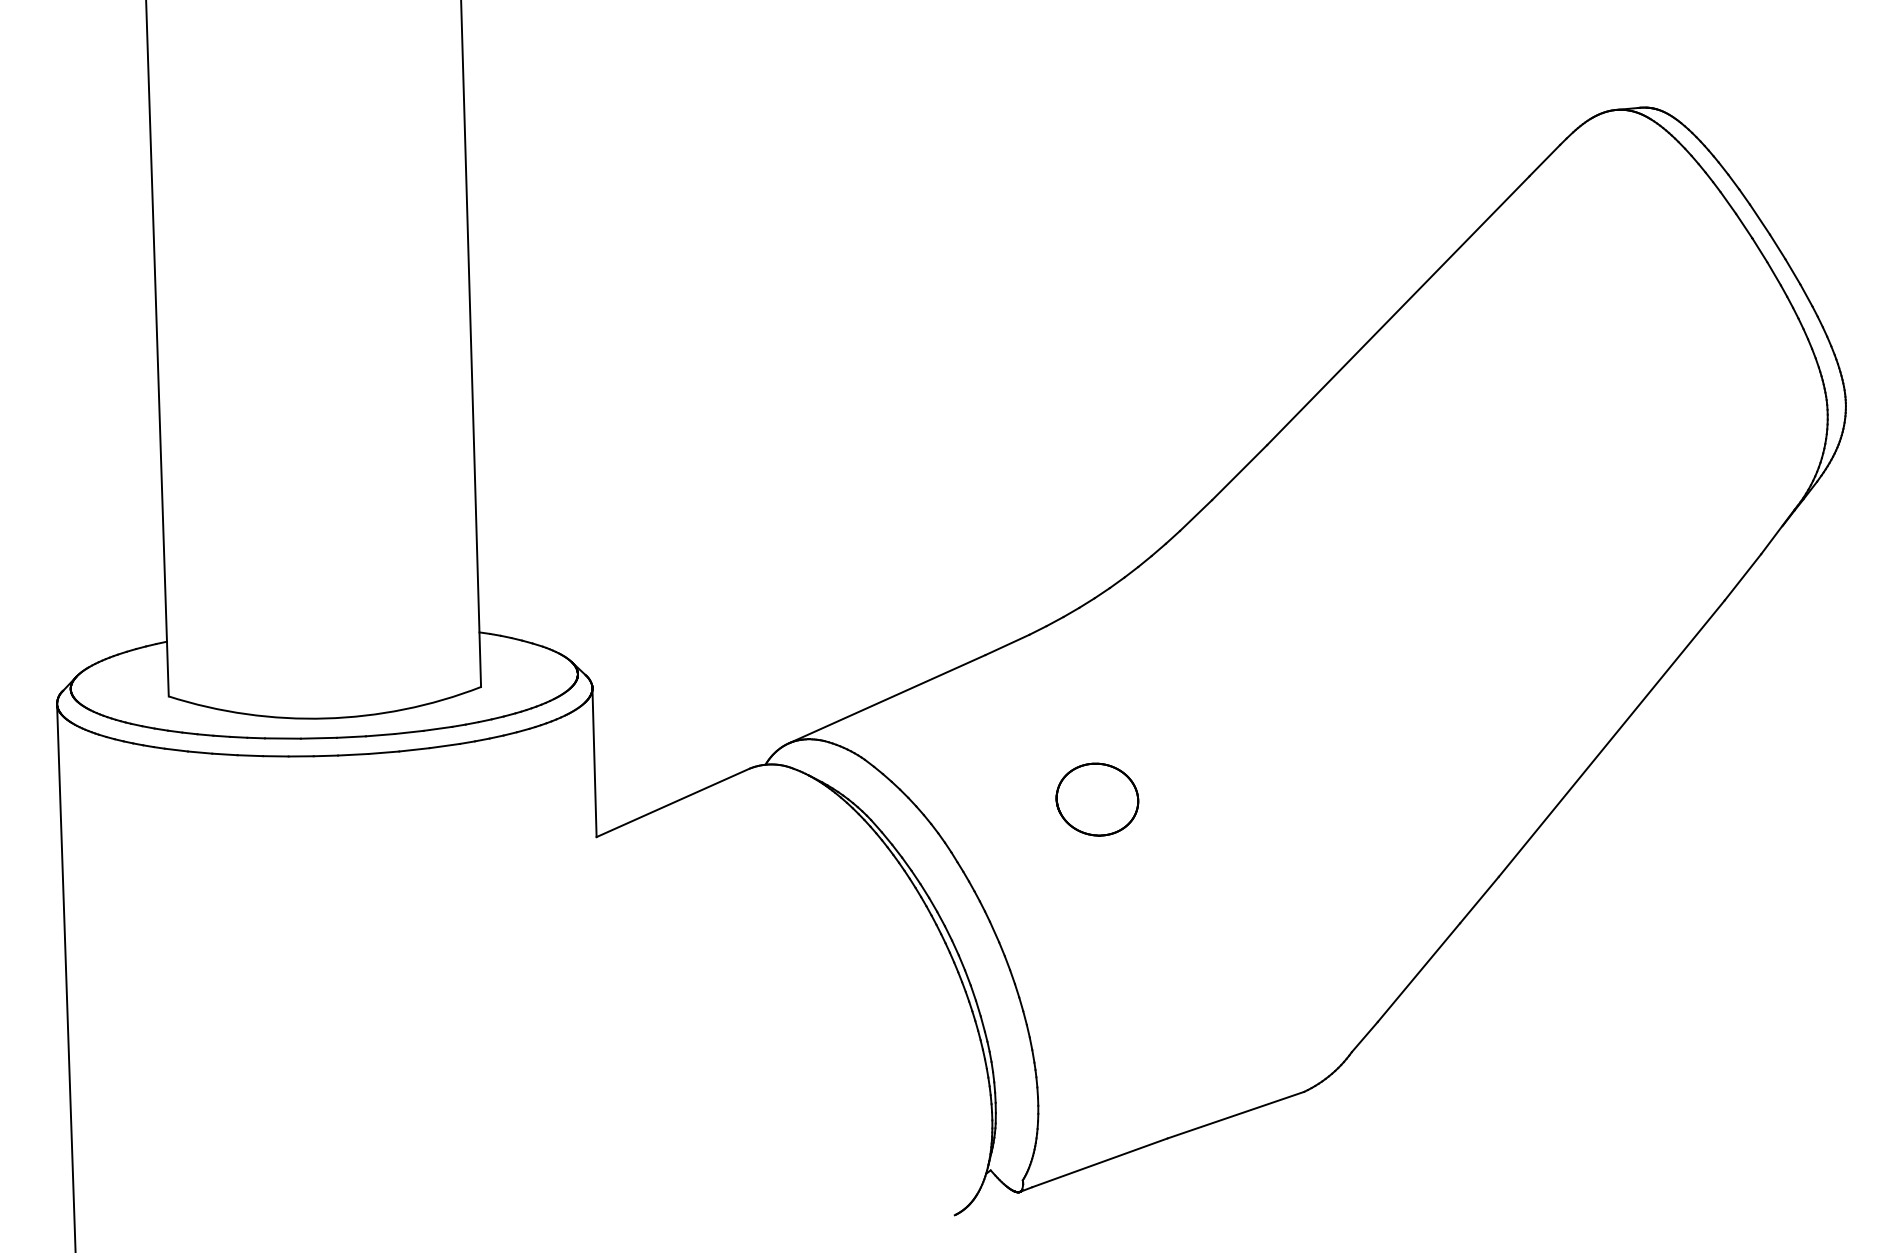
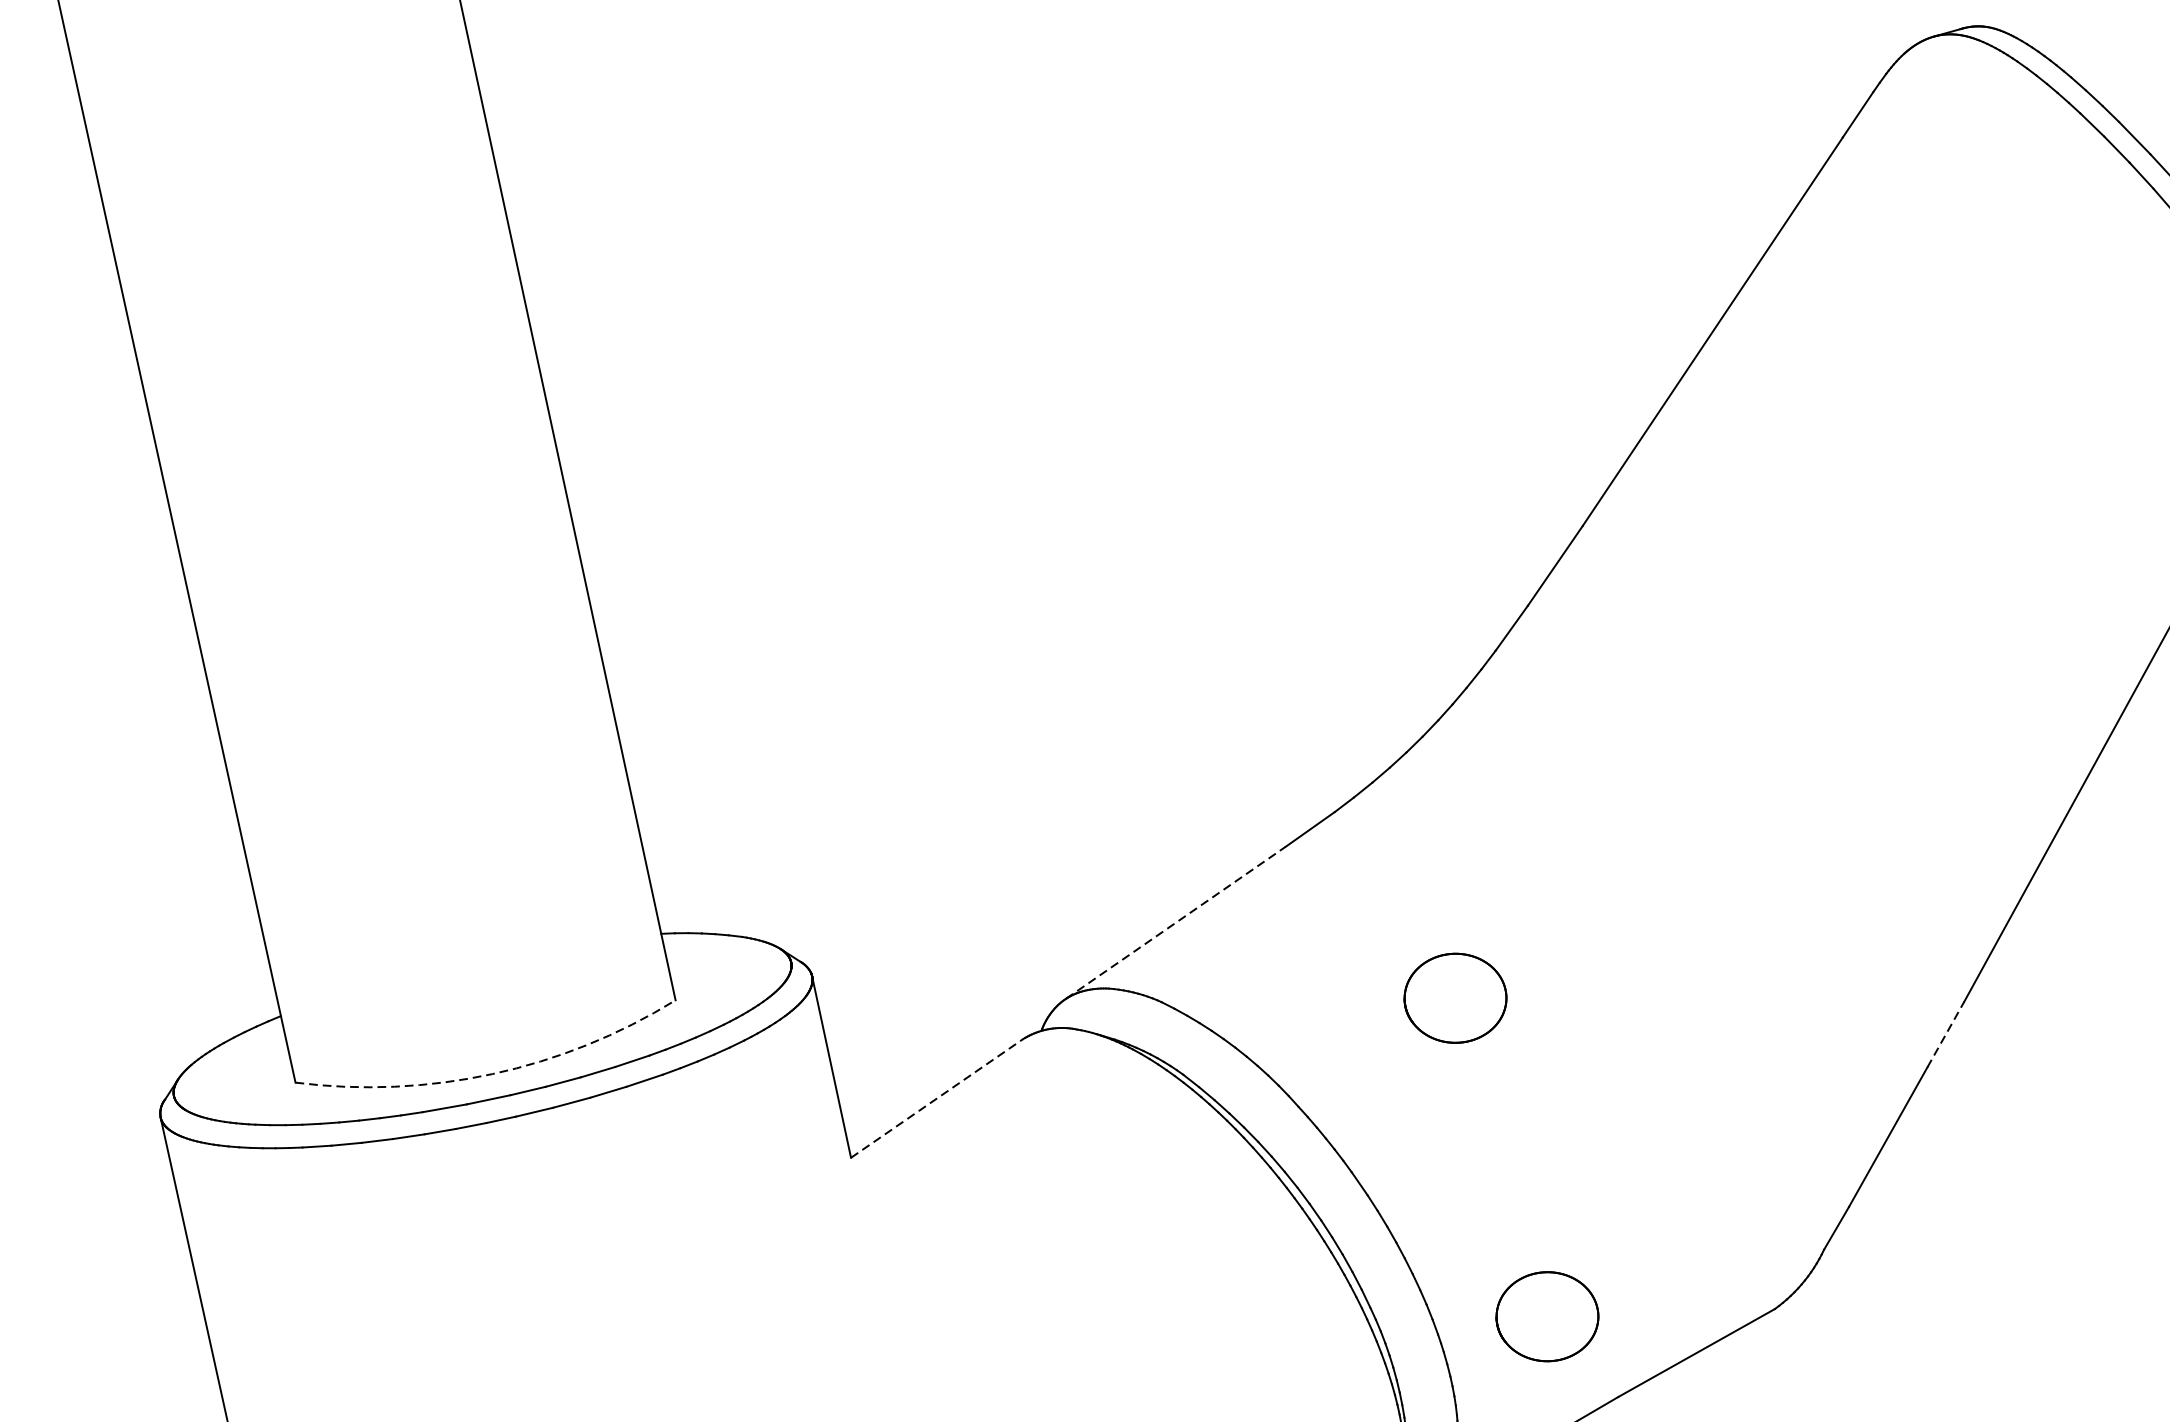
line: (888, 698) -> (1176, 921), solid -> dashed
arc: (325, 718) -> (492, 1074), solid -> dashed
line: (673, 802) -> (937, 1097), solid -> dashed
line: (1479, 899) -> (1945, 1033), solid -> dashed
part: (1123, 1064) -> (1547, 1316), added

